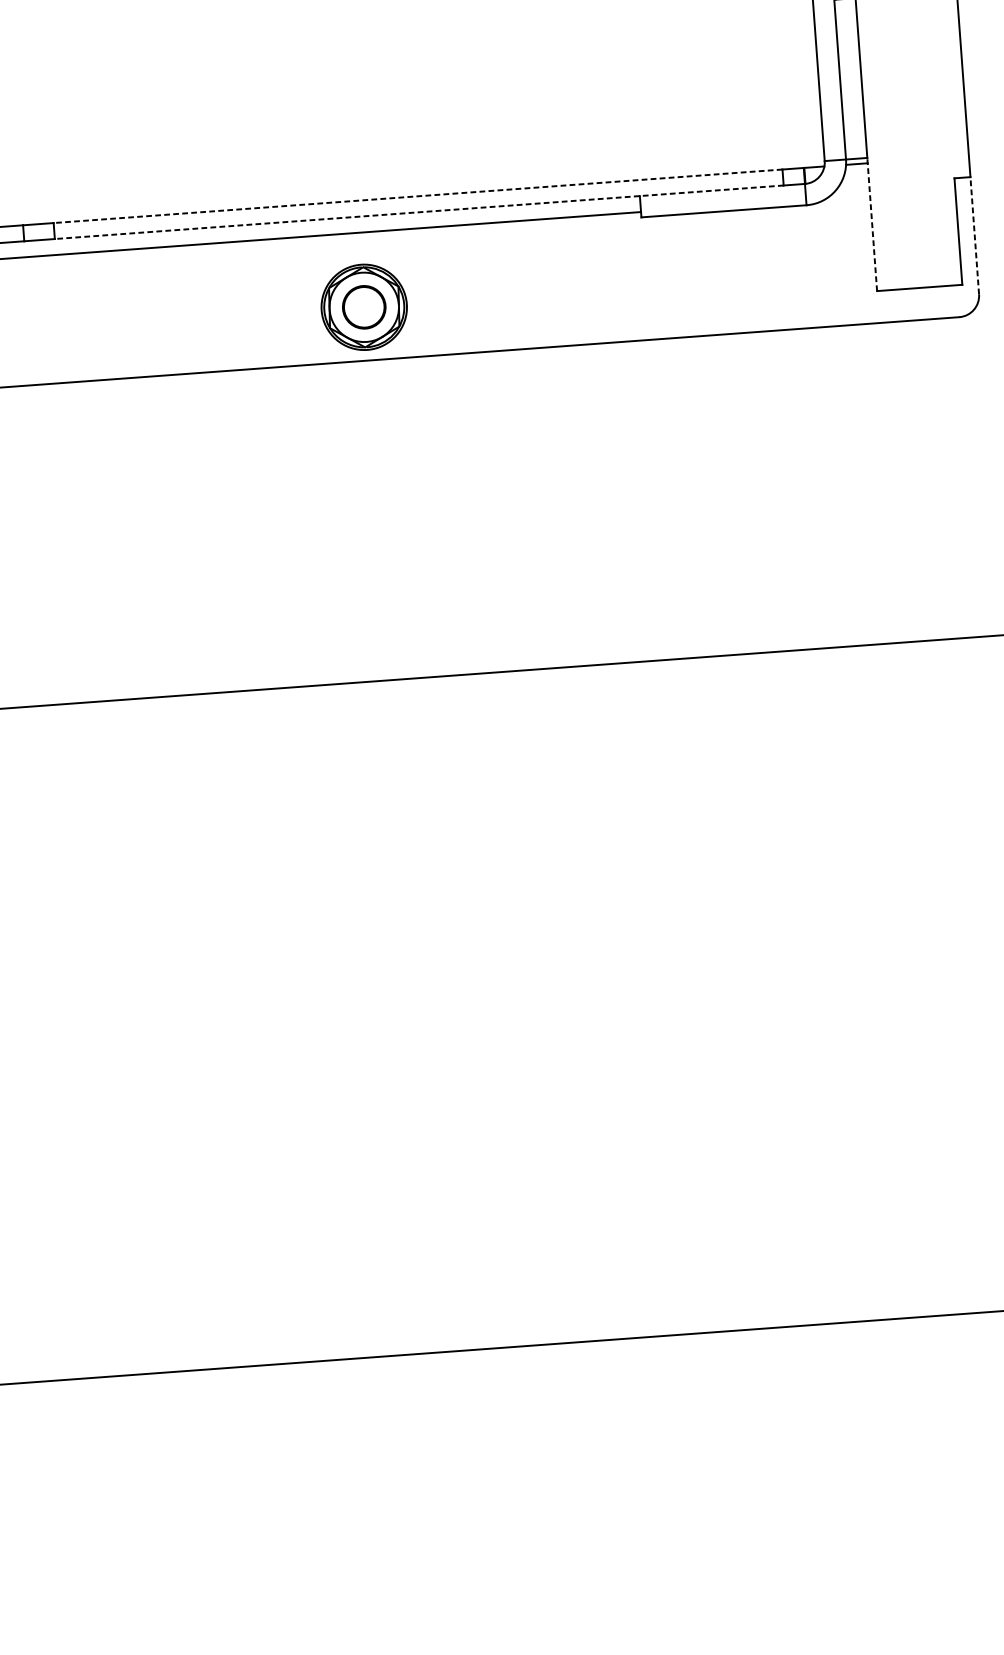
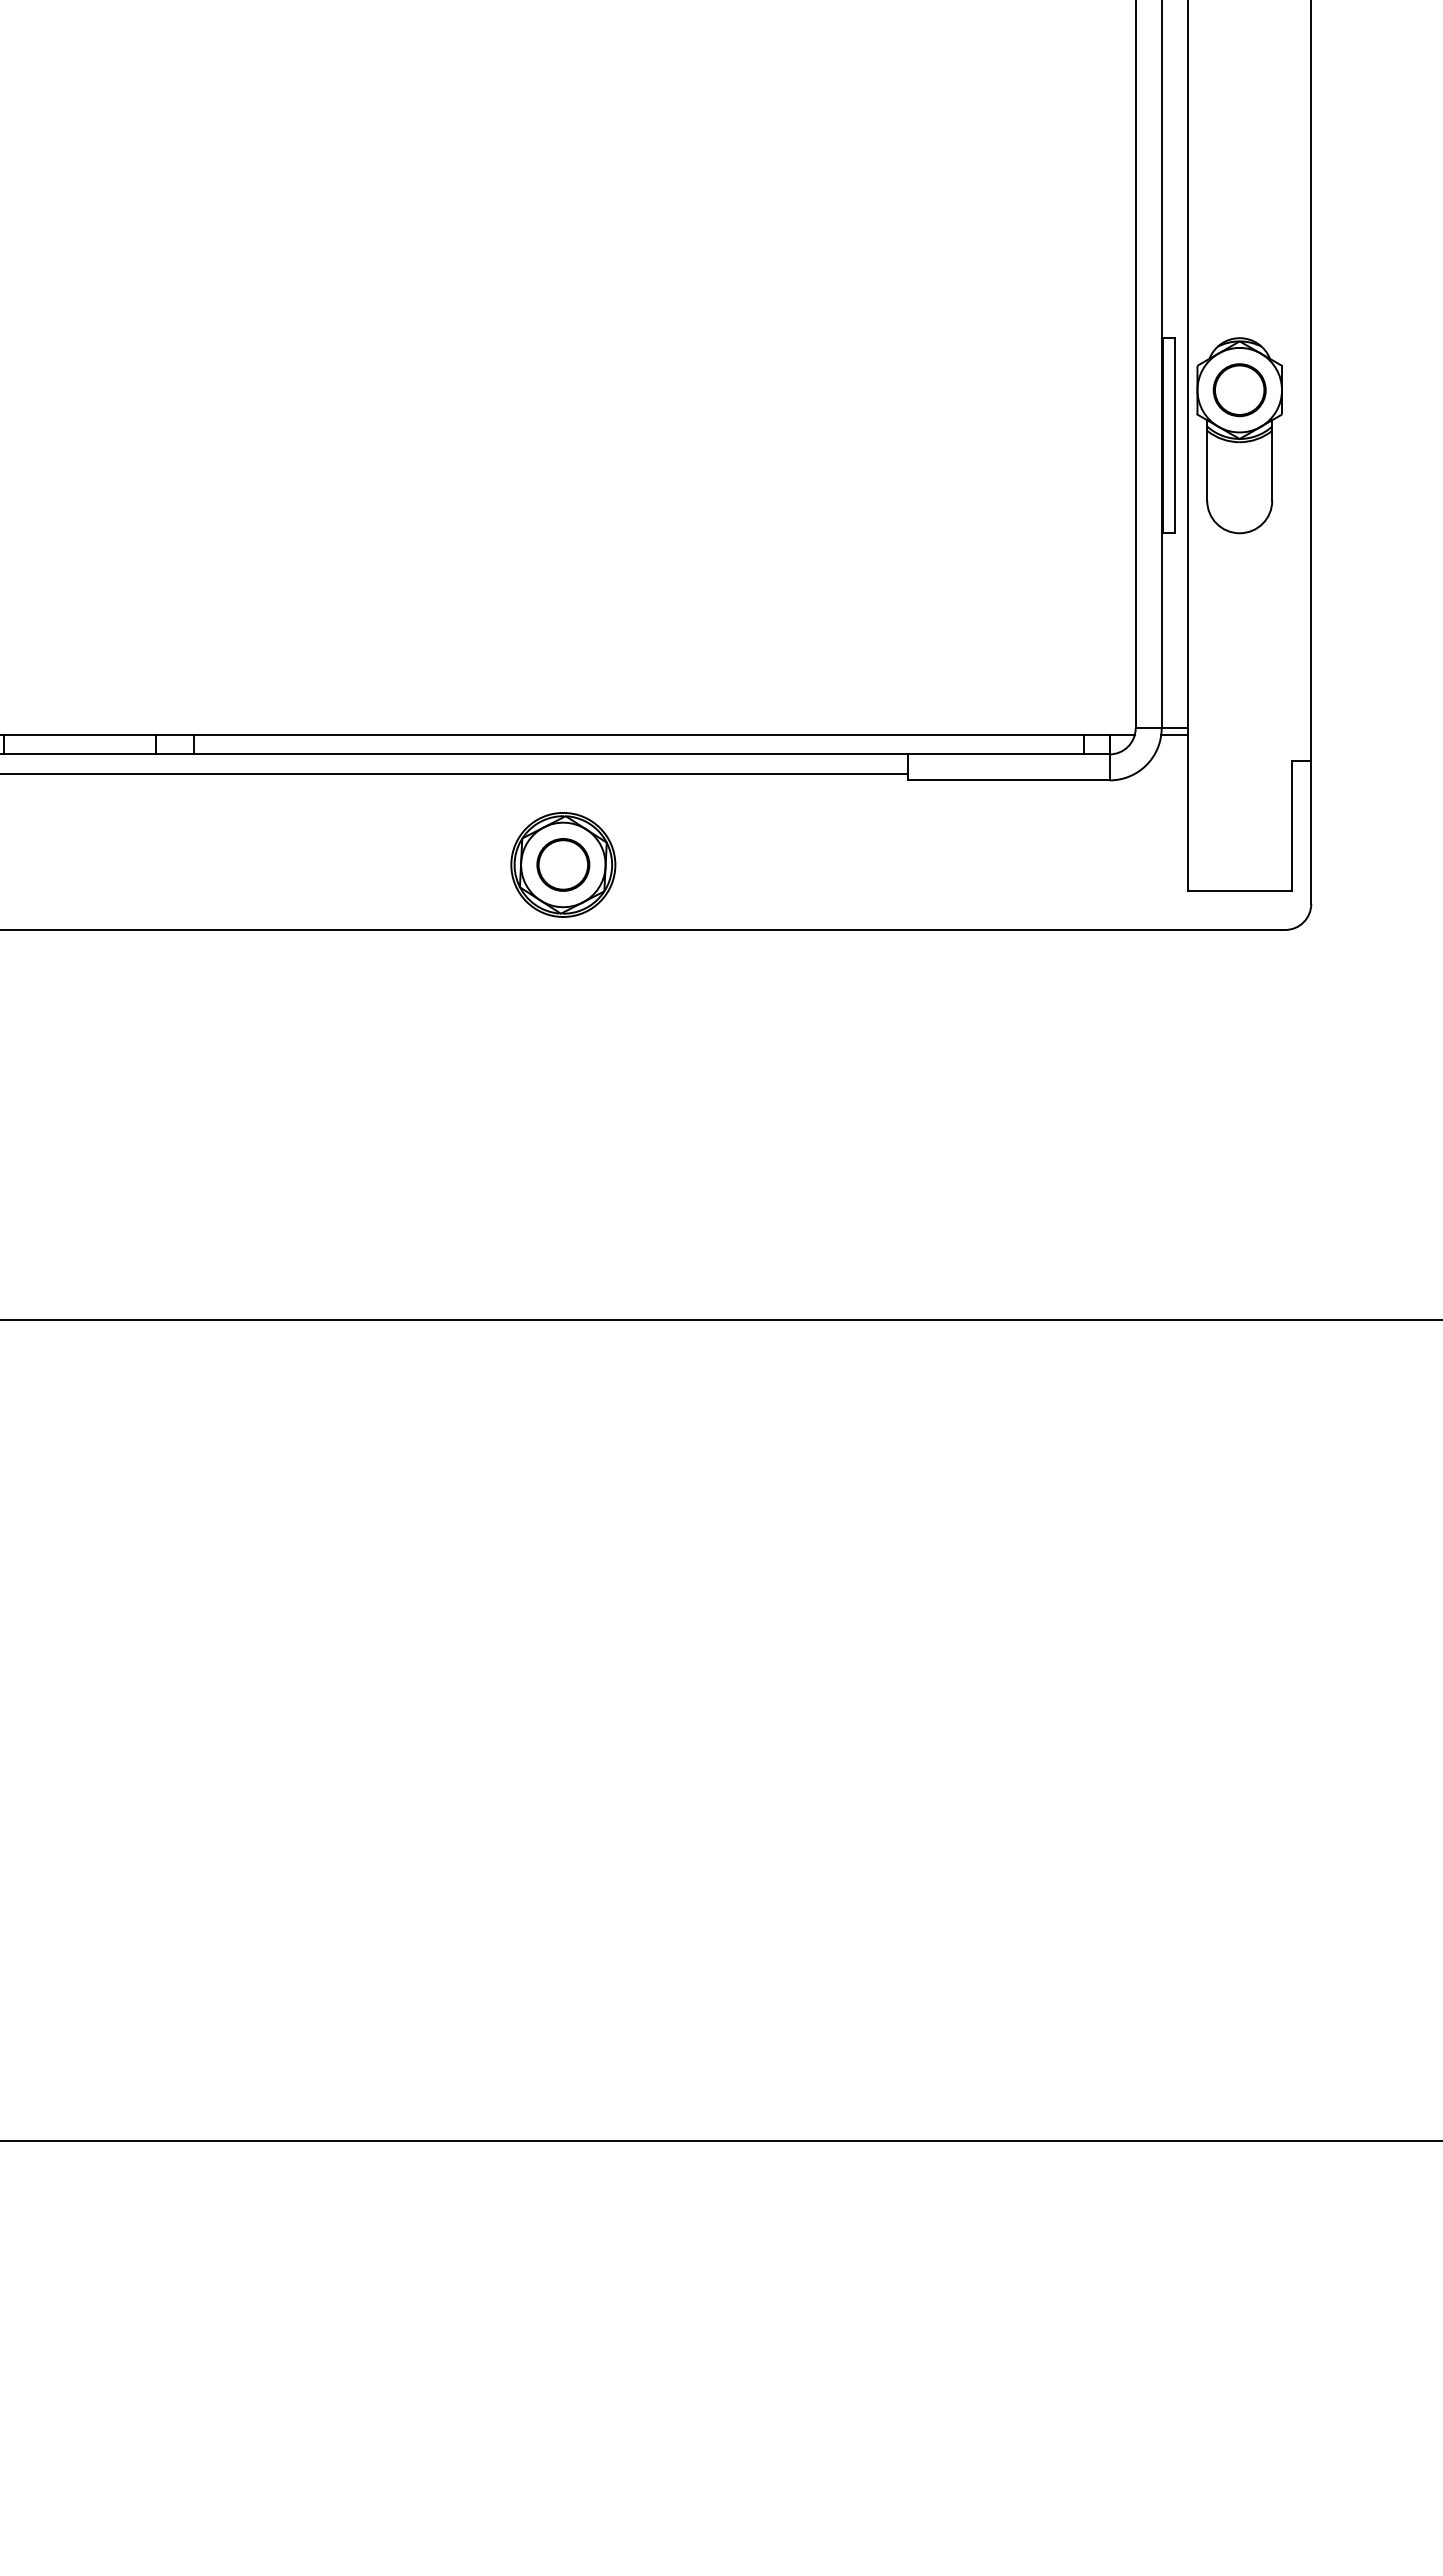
line: (417, 195) -> (638, 734), dashed -> solid
line: (419, 212) -> (638, 754), dashed -> solid
line: (872, 224) -> (1187, 809), dashed -> solid
line: (974, 235) -> (1311, 832), dashed -> solid

